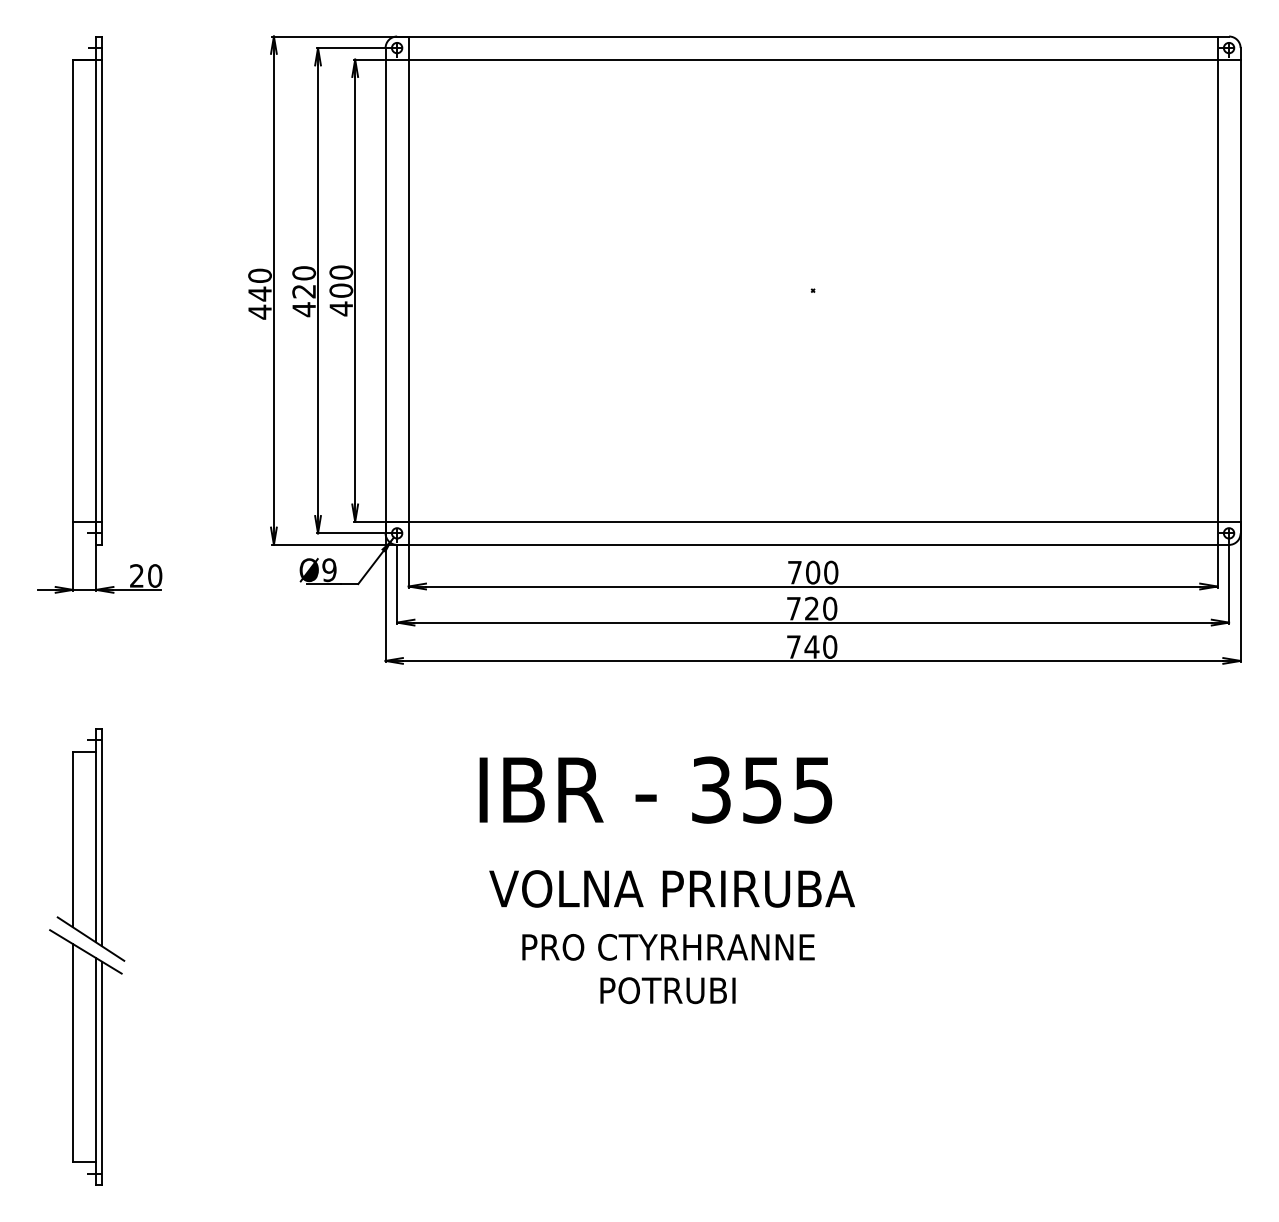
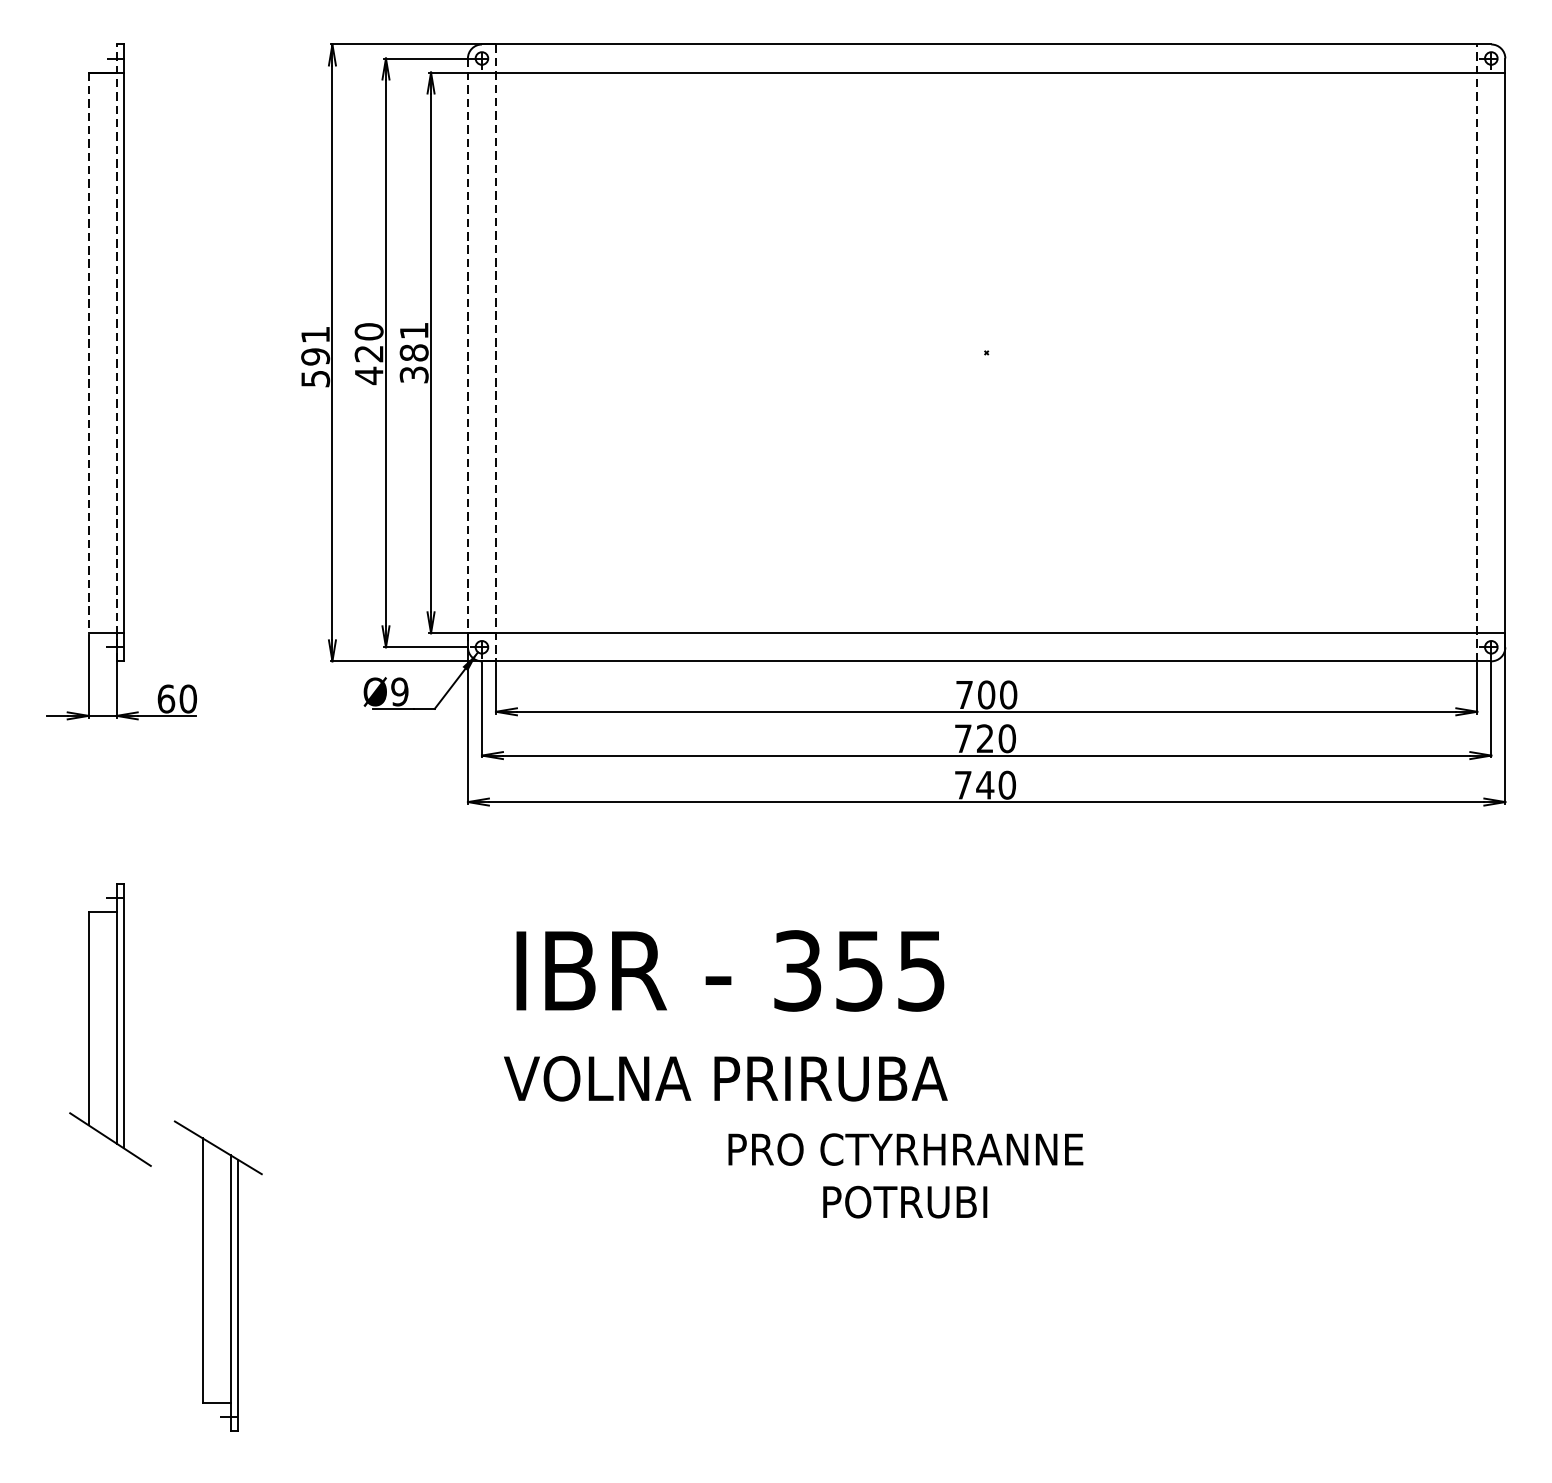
line: (96, 290) -> (117, 352), solid -> dashed
text: (341, 290) -> (414, 352), 400 -> 381
line: (385, 290) -> (467, 352), solid -> dashed
line: (1217, 290) -> (1477, 352), solid -> dashed
line: (73, 291) -> (89, 353), solid -> dashed
line: (408, 291) -> (495, 353), solid -> dashed
text: (259, 293) -> (314, 356), 440 -> 591
text: (137, 575) -> (166, 698), 20 -> 60
text: (655, 789) -> (729, 970), moved
text: (671, 888) -> (725, 1078), moved
text: (668, 969) -> (905, 1176), moved
part: (85, 1057) -> (217, 1275), moved

